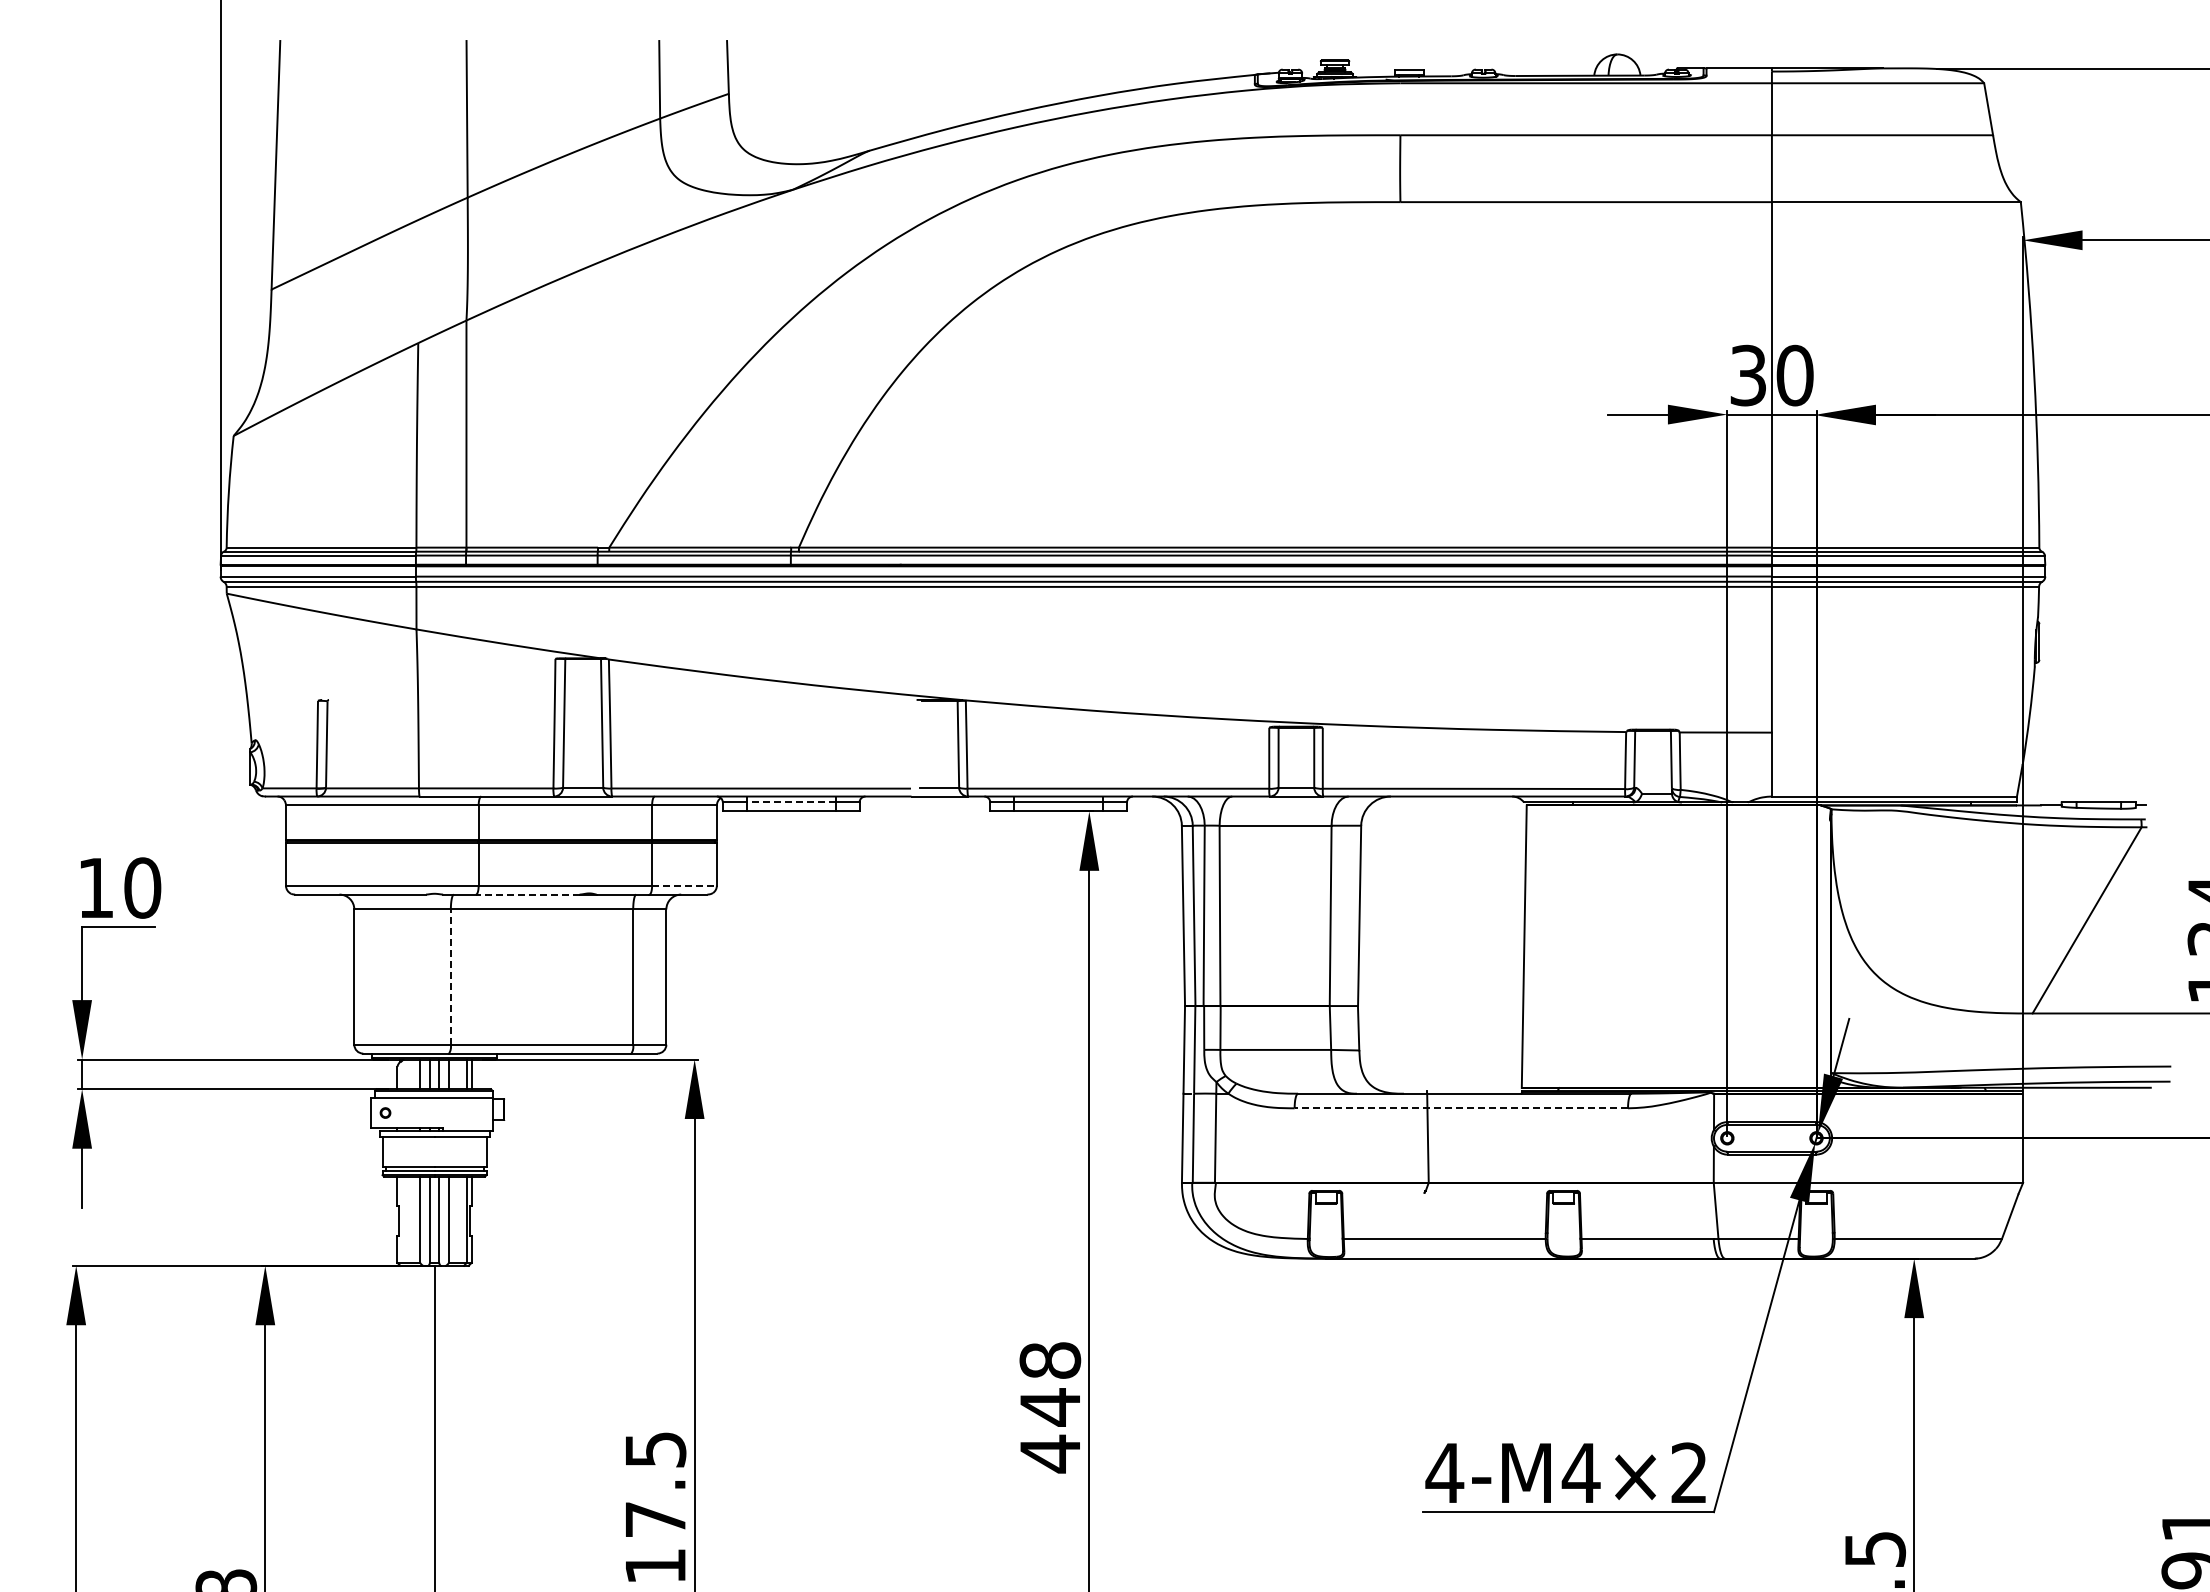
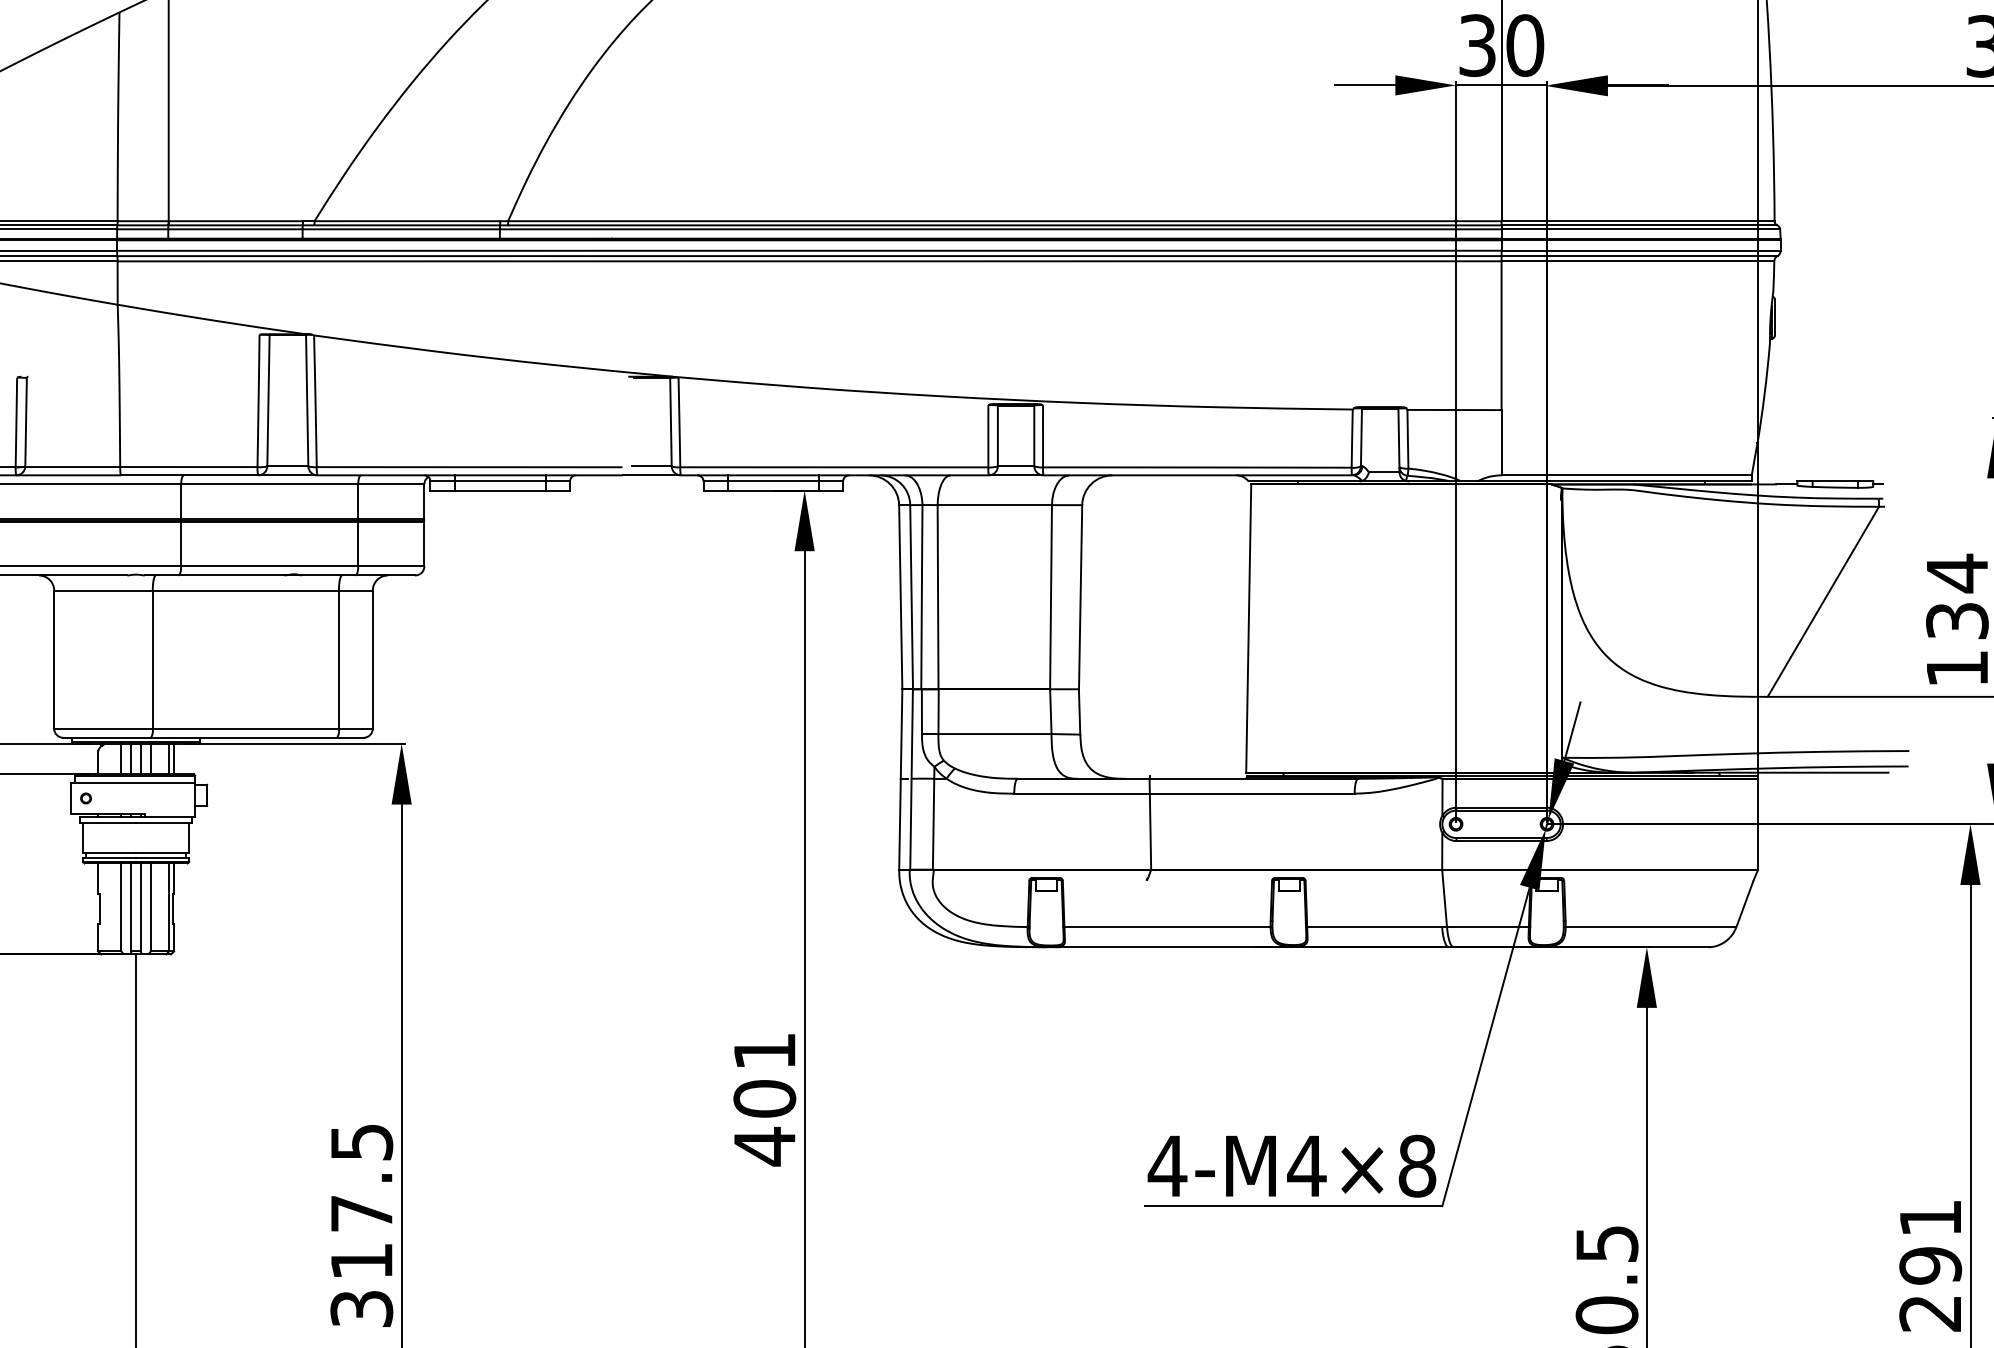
line: (791, 802) -> (500, 481), dashed -> solid
line: (685, 885) -> (392, 566), dashed -> solid
line: (527, 894) -> (231, 575), dashed -> solid
line: (450, 977) -> (152, 660), dashed -> solid
line: (1461, 1108) -> (1184, 793), dashed -> solid
text: (1050, 1384) -> (764, 1075), 448 -> 401
text: (1689, 1472) -> (1417, 1165), 4-M4×2 -> 4-M4×8

